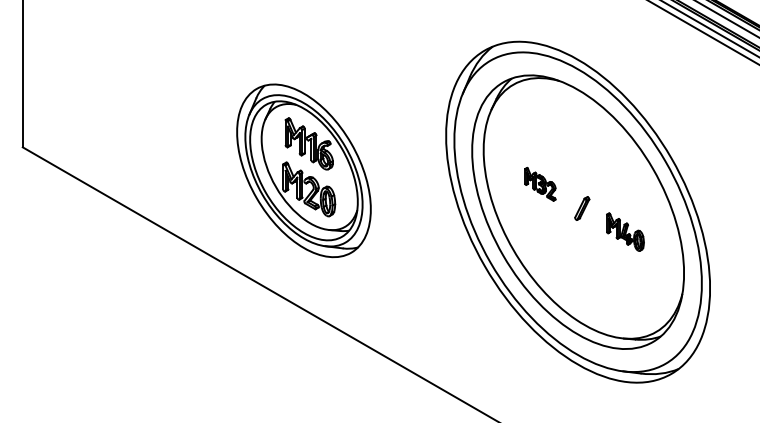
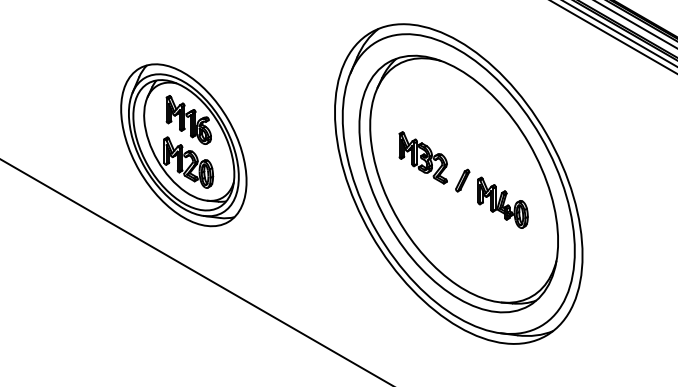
part: (303, 170) -> (183, 144), moved
part: (540, 184) -> (423, 158), size x1.67
part: (625, 231) -> (503, 202), size x1.43

